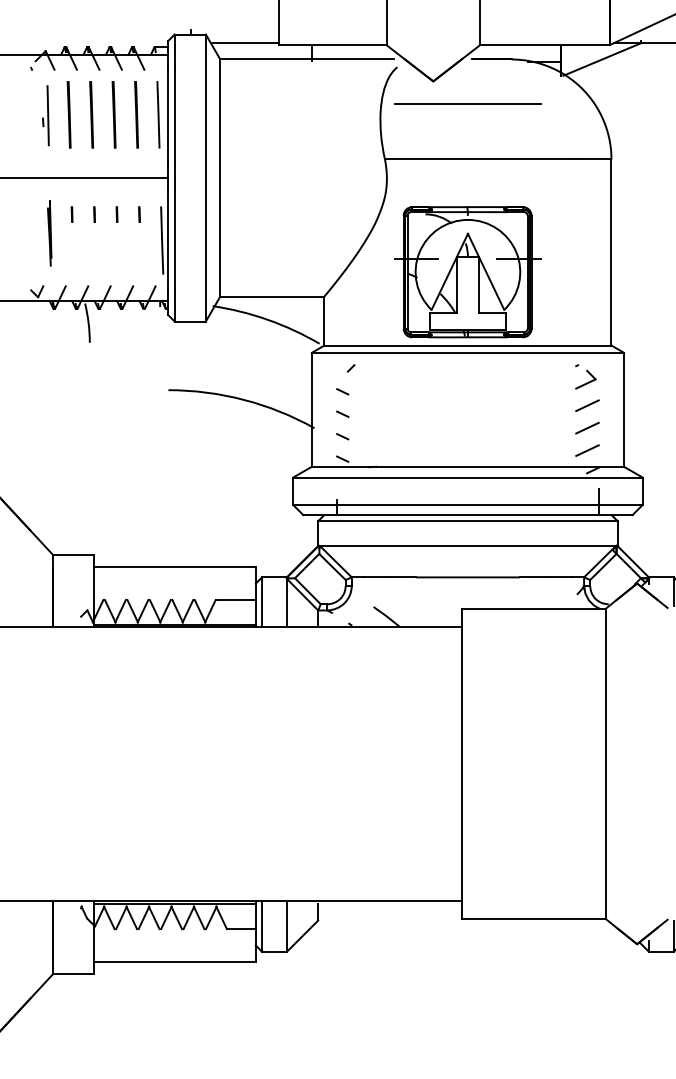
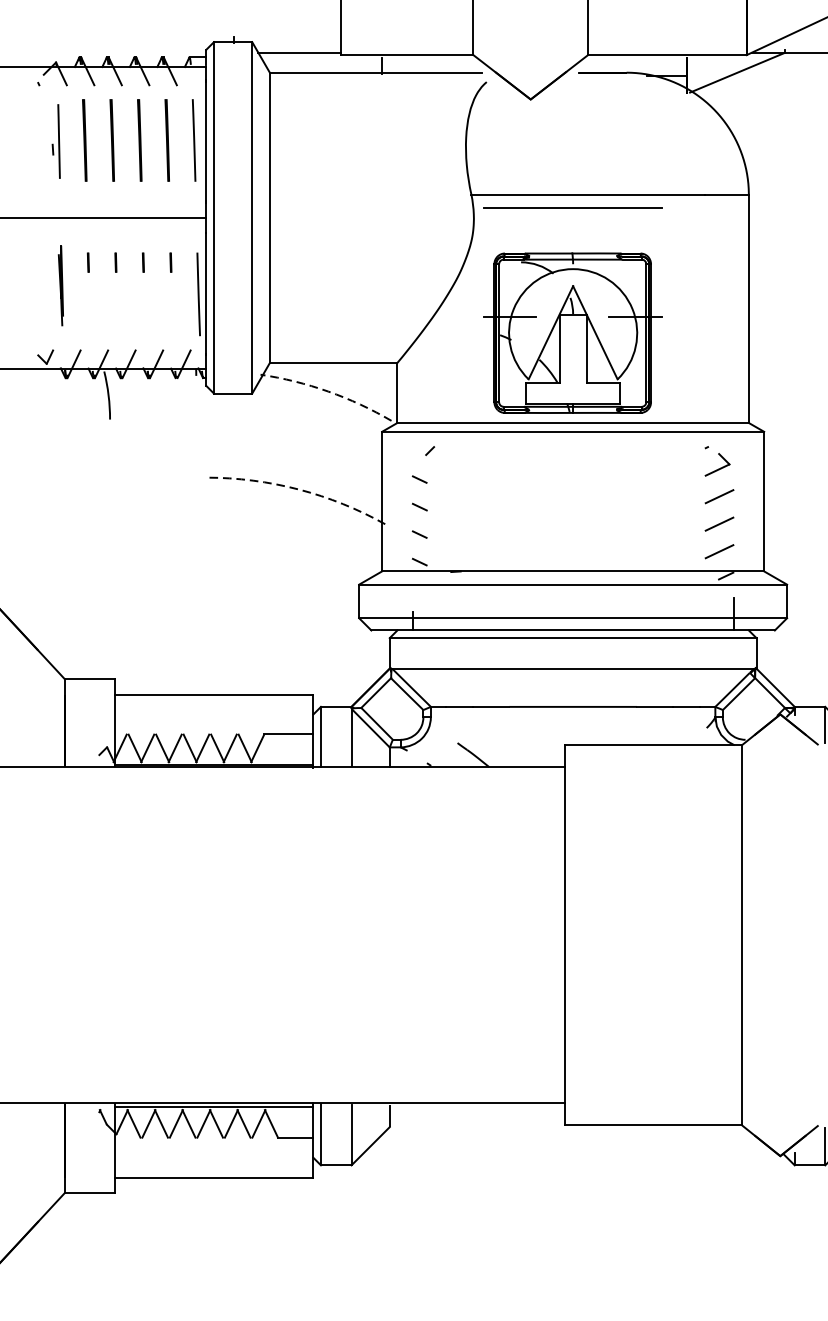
line: (467, 103) -> (572, 207), moved
arc: (267, 319) -> (327, 391), solid -> dashed
arc: (243, 399) -> (298, 489), solid -> dashed

